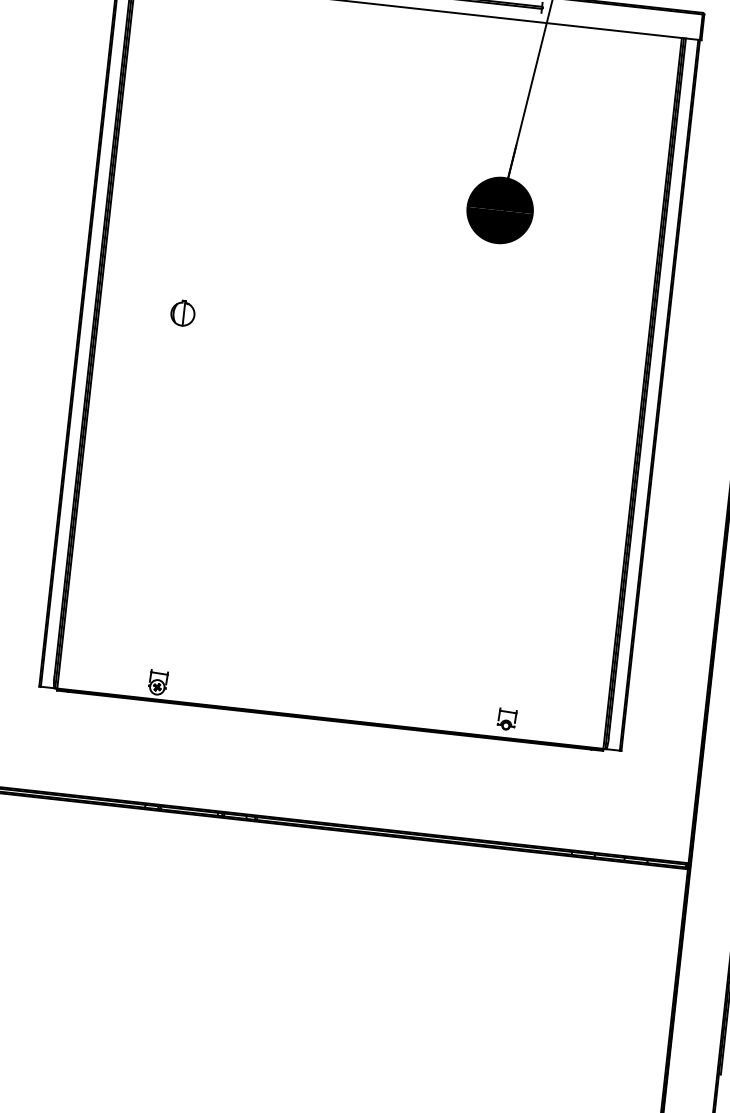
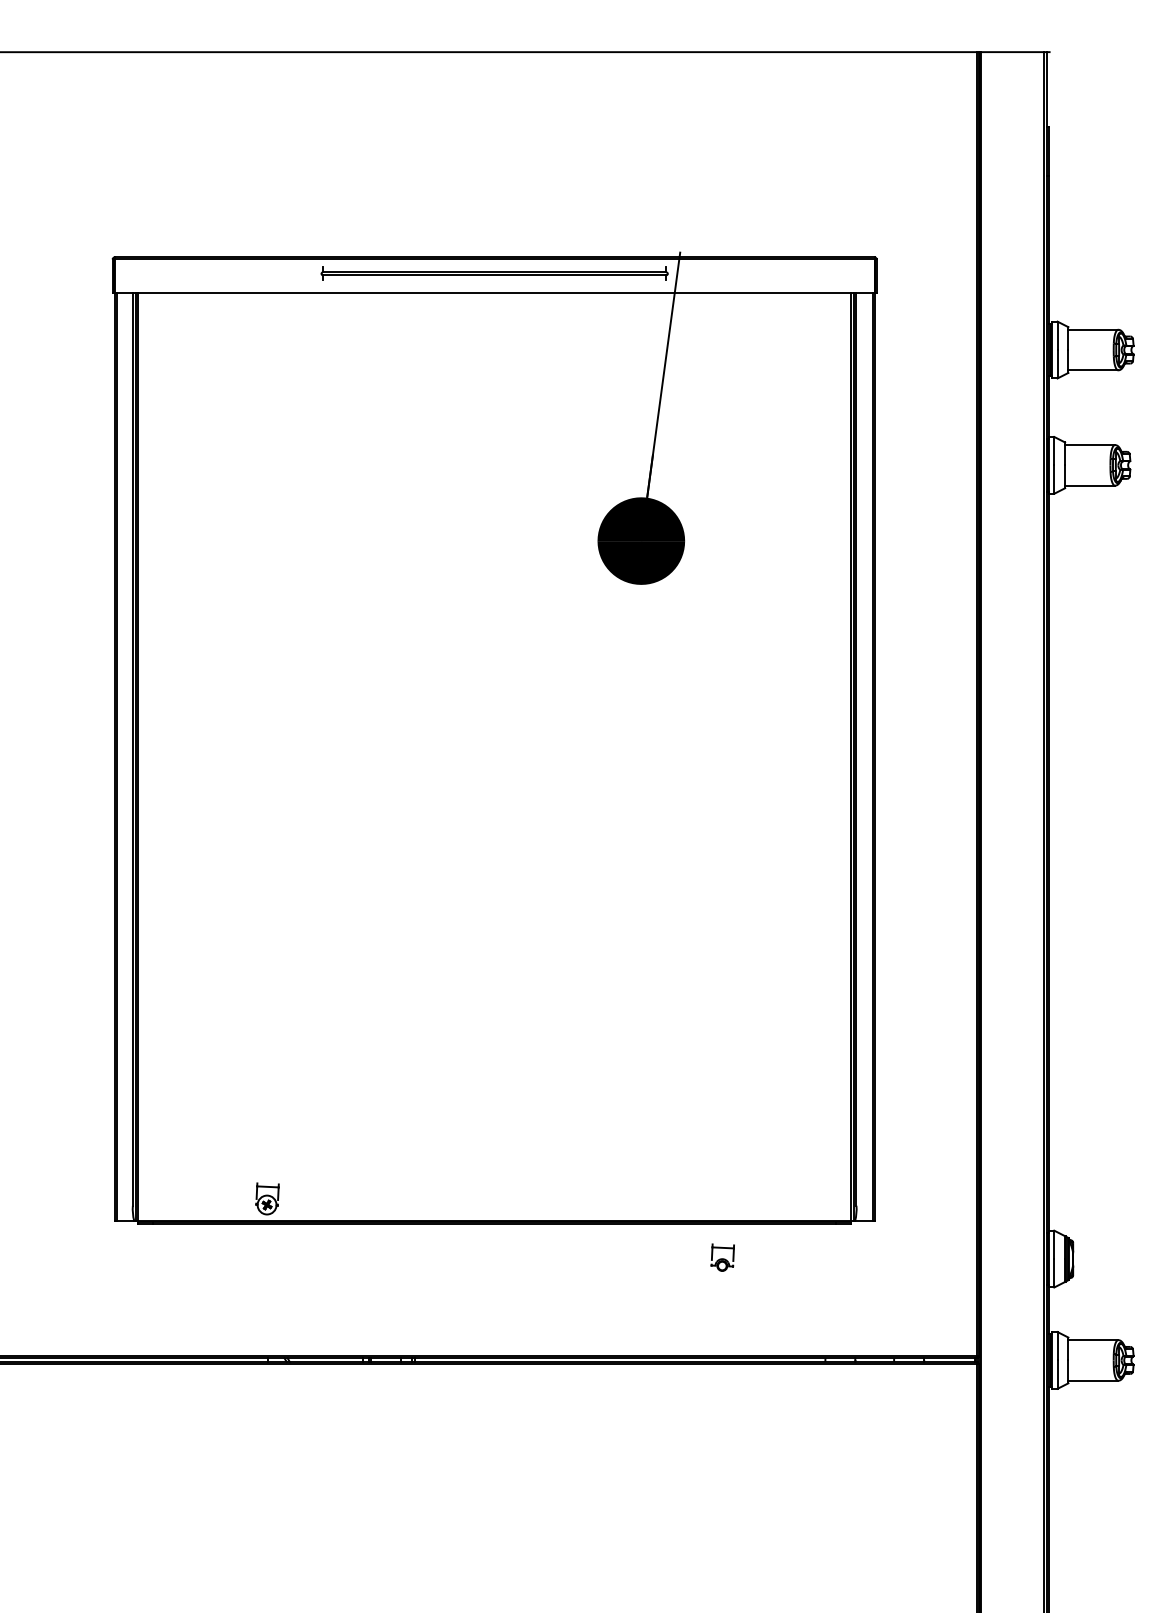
part: (182, 312) -> (246, 718), removed
part: (506, 719) -> (722, 1257), moved

